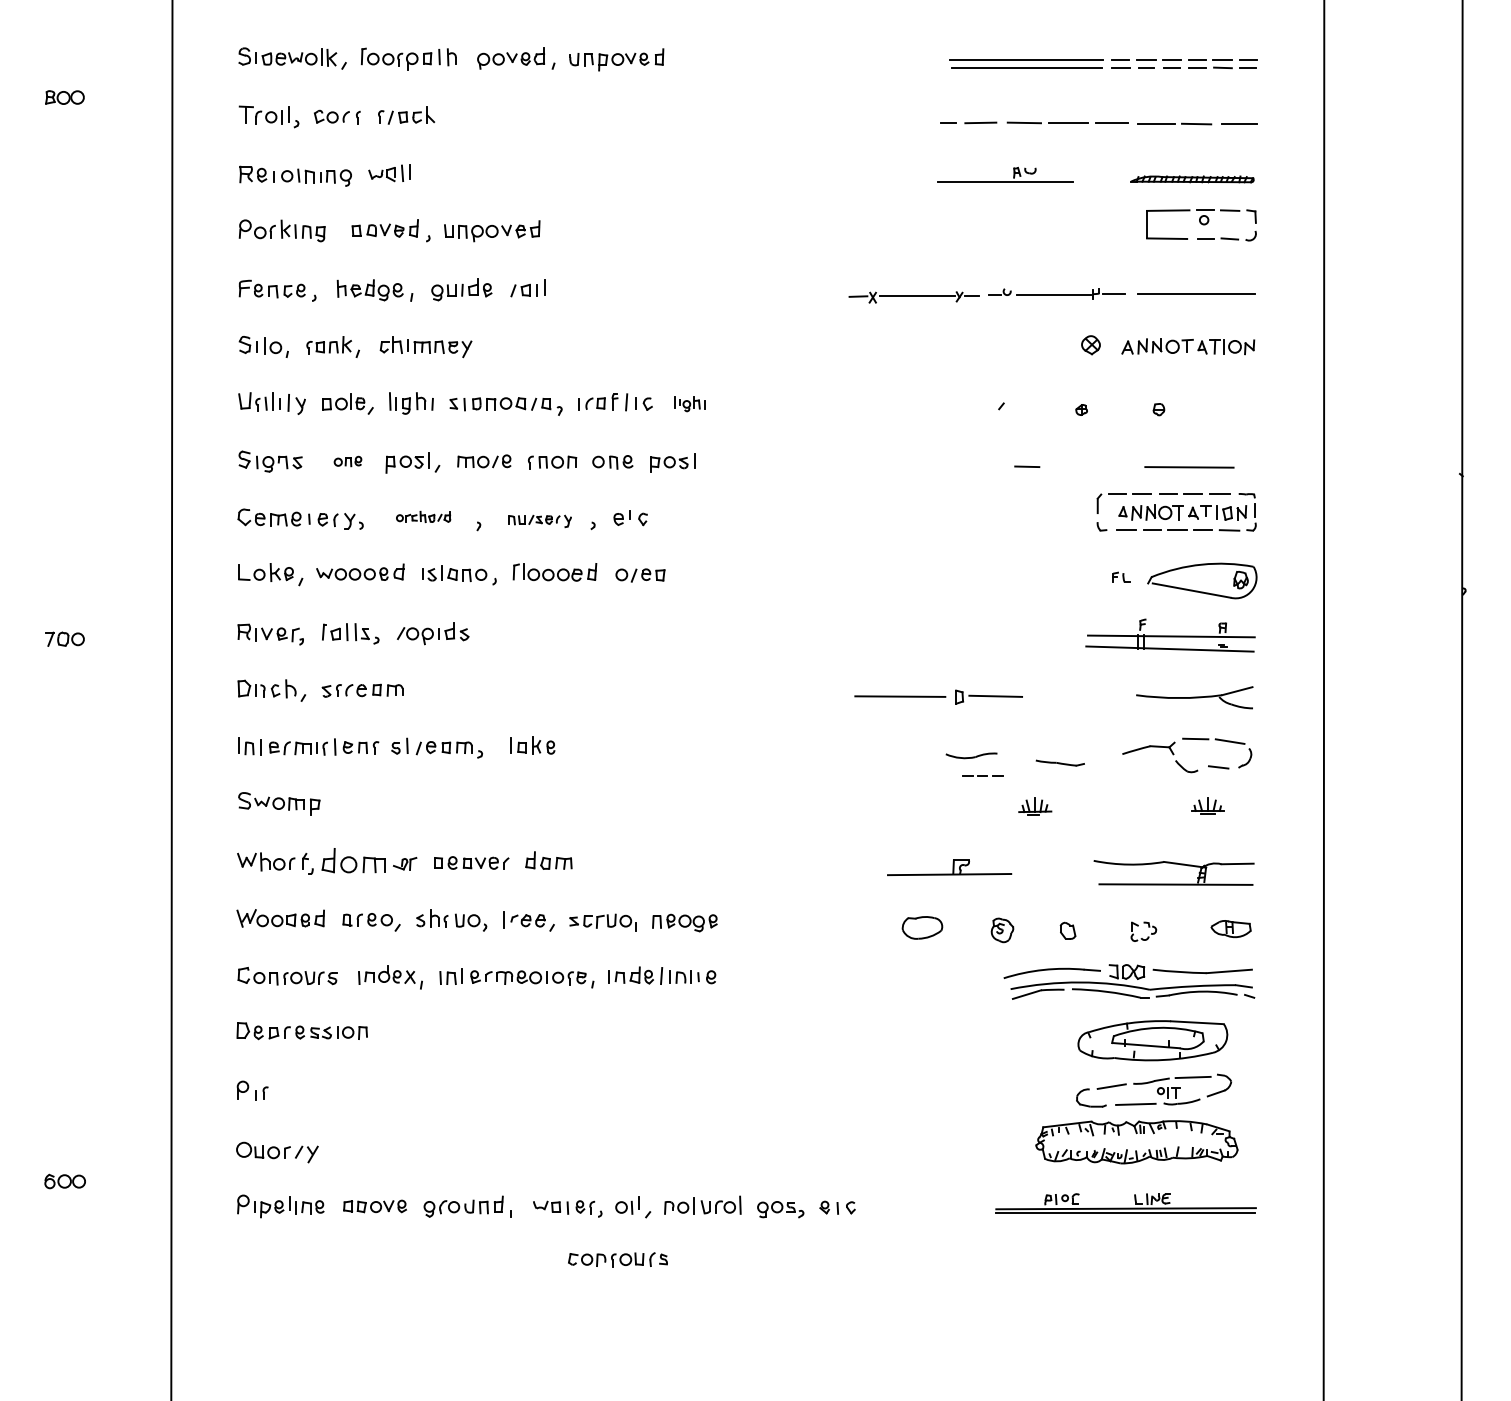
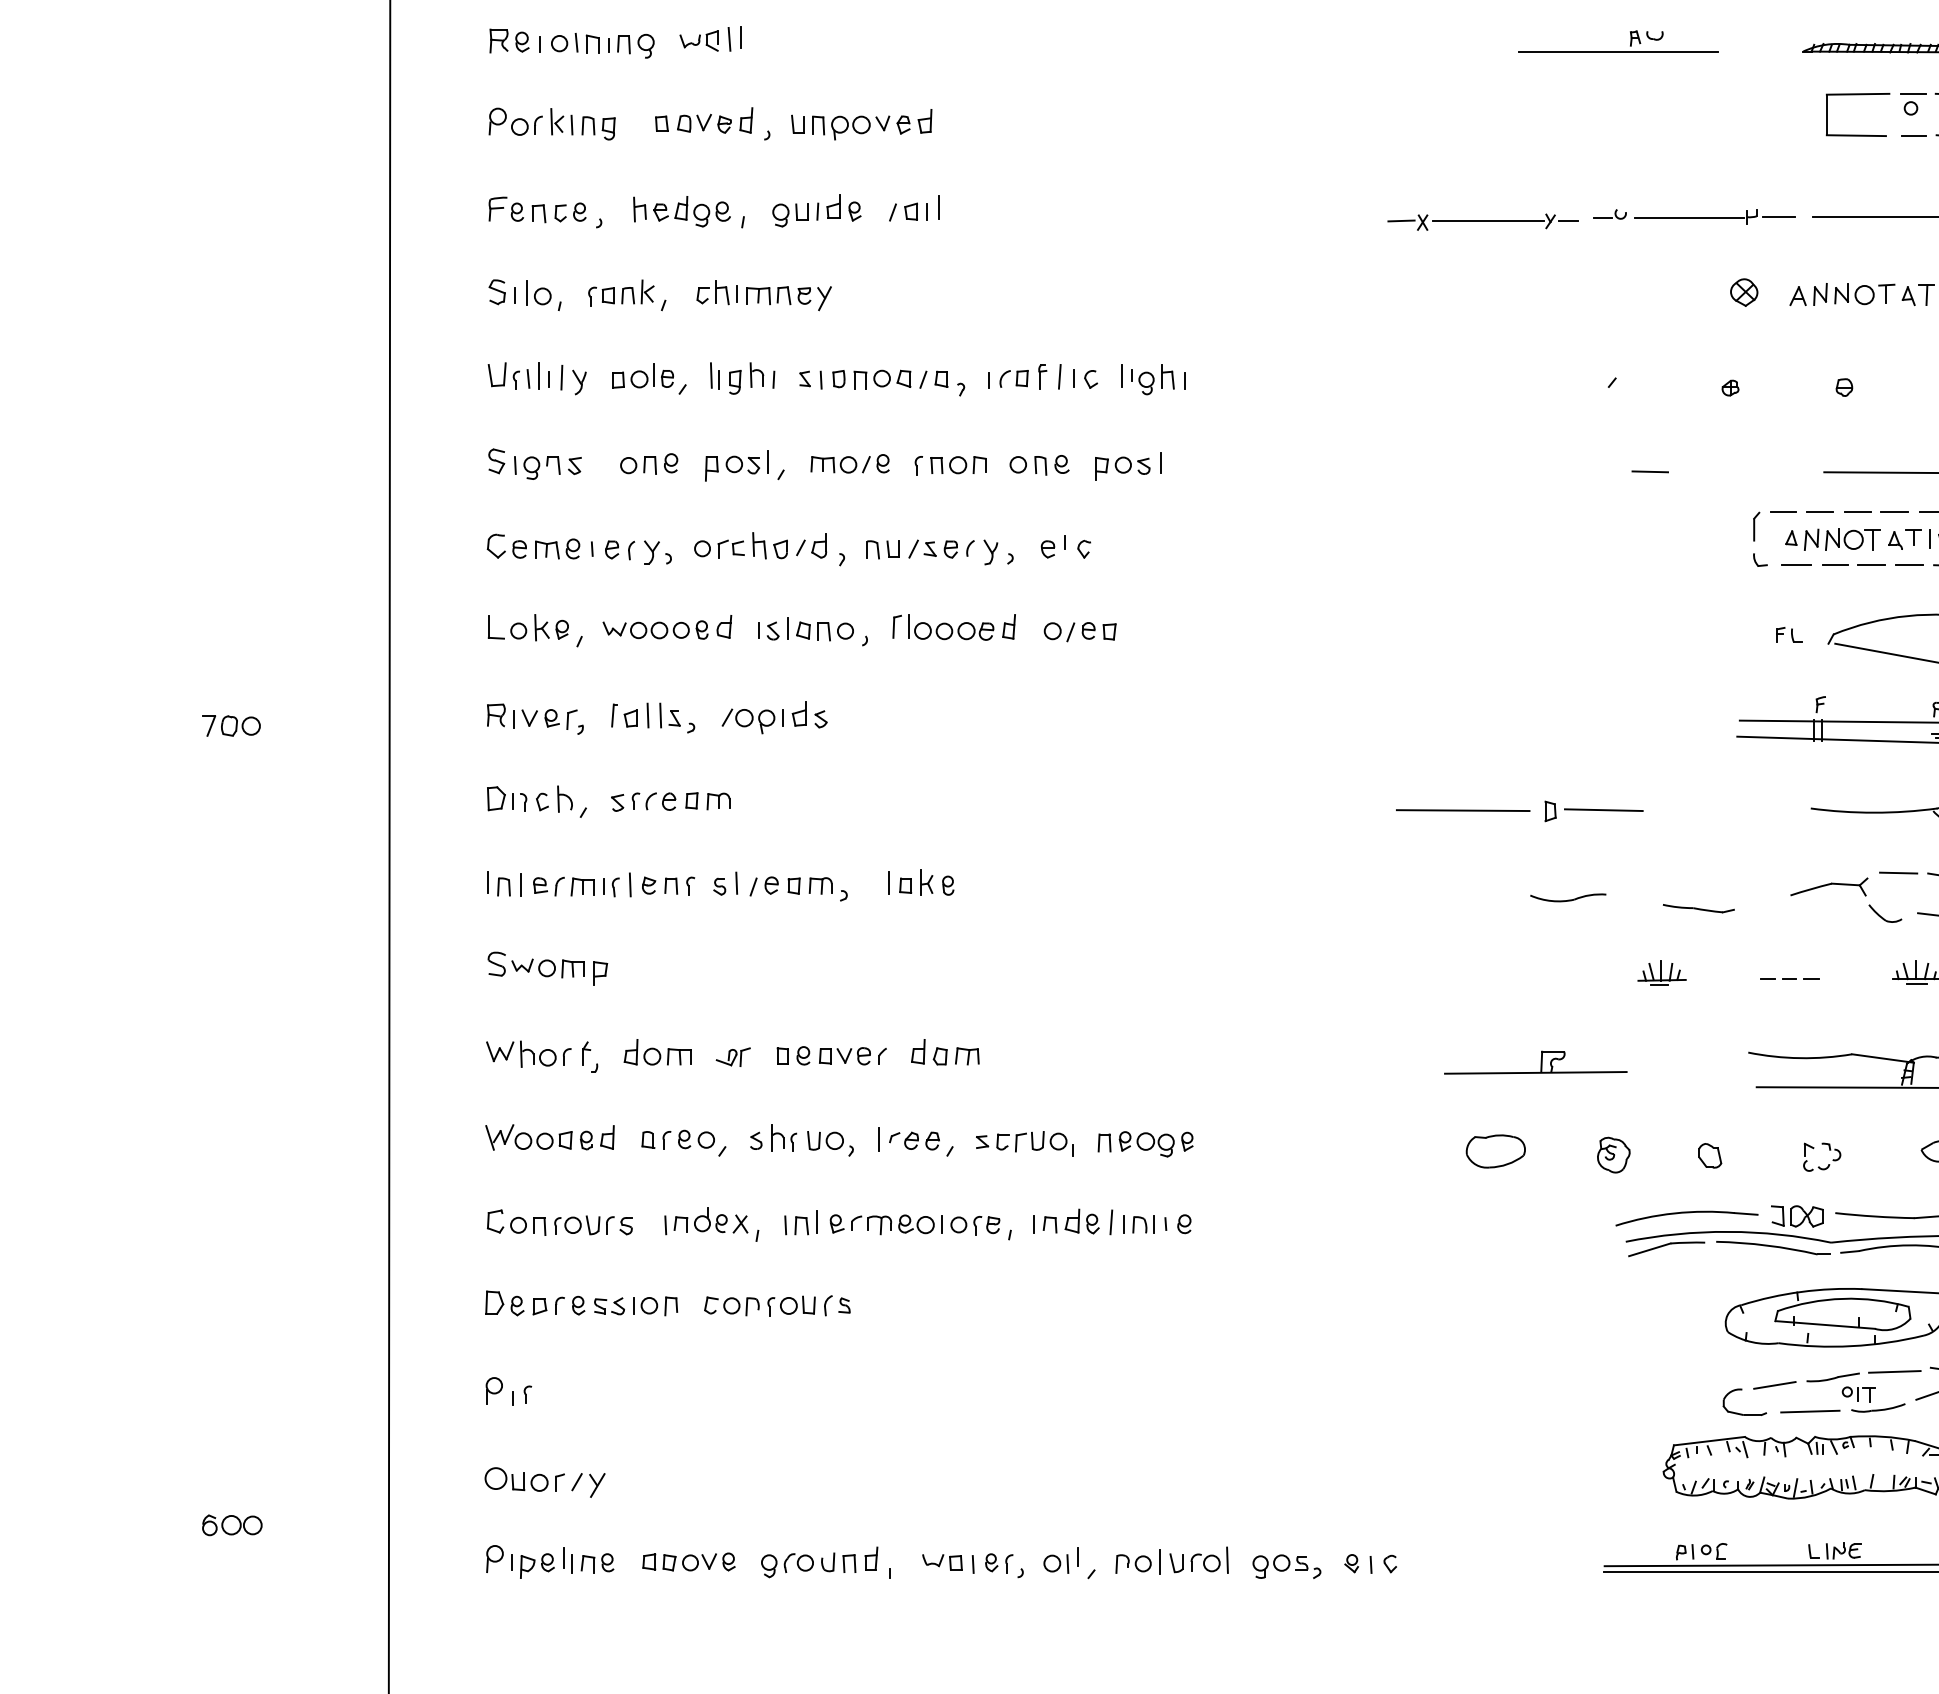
part: (689, 404) -> (1152, 380), size x1.43
part: (347, 461) -> (648, 464), size x1.43
part: (423, 516) -> (760, 545), size x1.67
part: (540, 521) -> (932, 552), size x1.43
line: (982, 775) -> (1789, 978), moved
part: (353, 860) -> (657, 1052), size x0.71
part: (617, 1259) -> (776, 1305), moved

